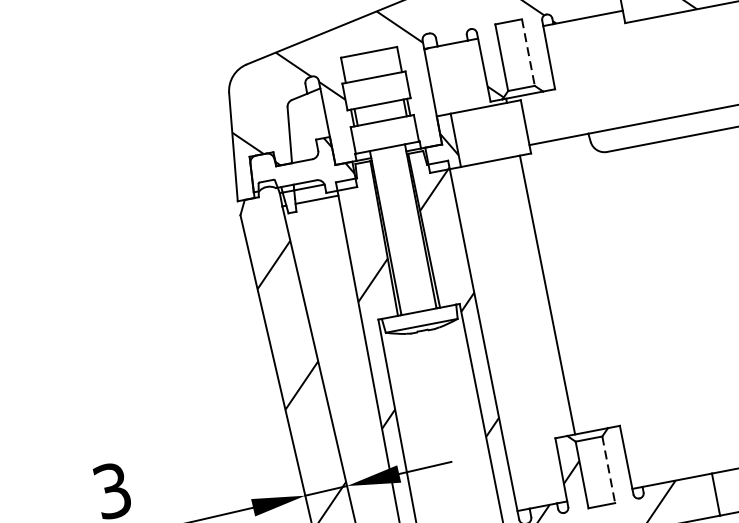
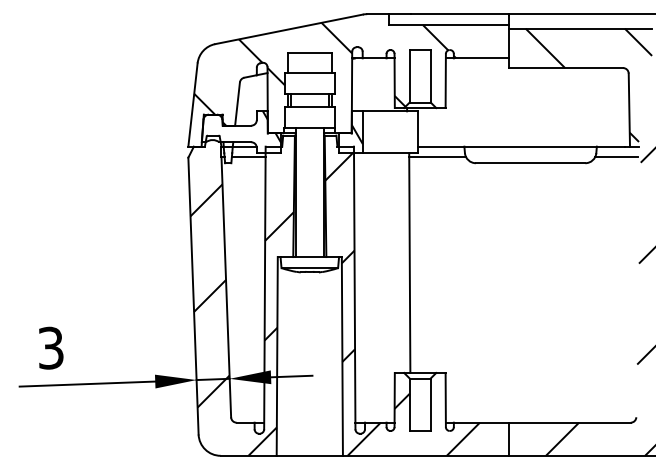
line: (528, 52) -> (430, 76), dashed -> solid
line: (556, 154) -> (437, 157), added
line: (608, 470) -> (430, 405), dashed -> solid

